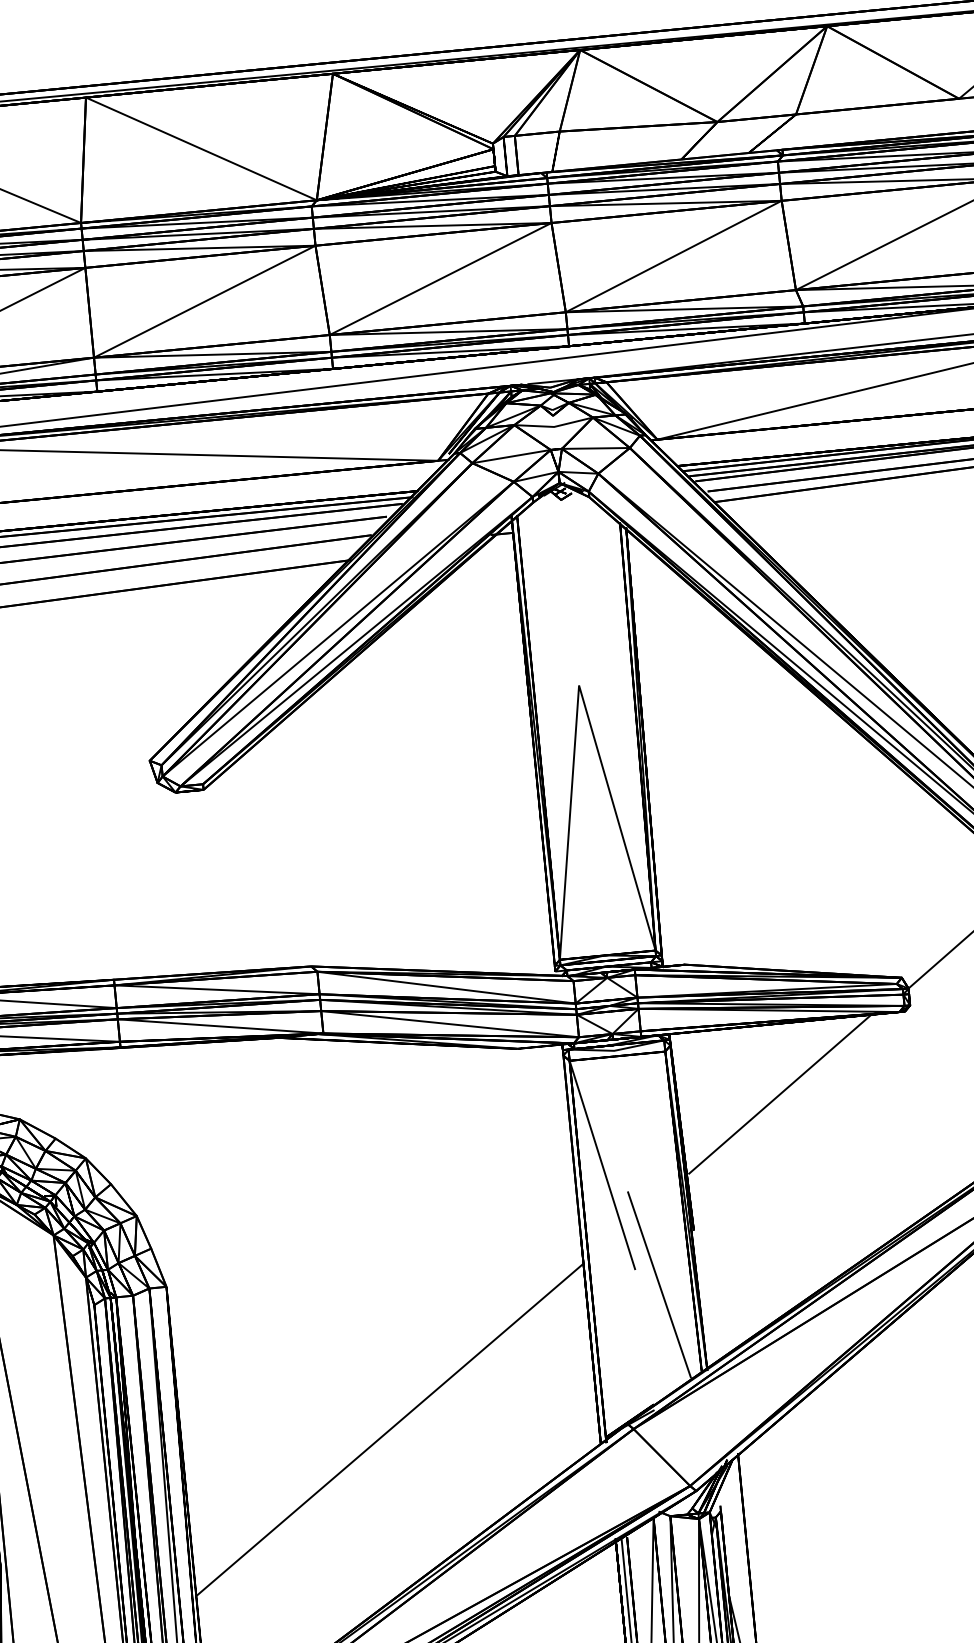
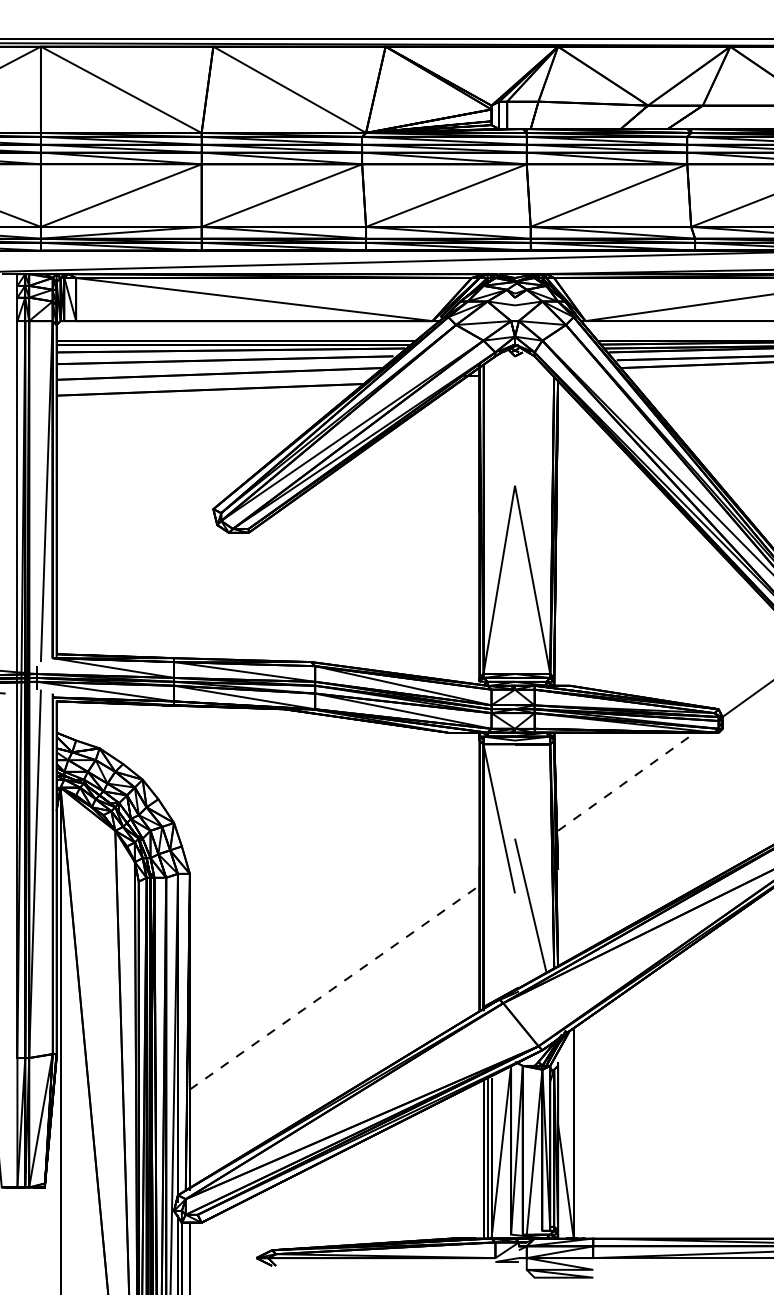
line: (781, 1094) -> (627, 781), solid -> dashed
line: (390, 1429) -> (335, 987), solid -> dashed

